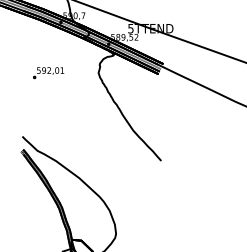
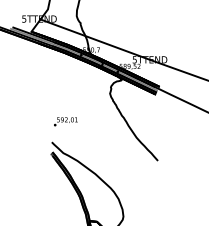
text: (48, 72) -> (65, 121), moved

